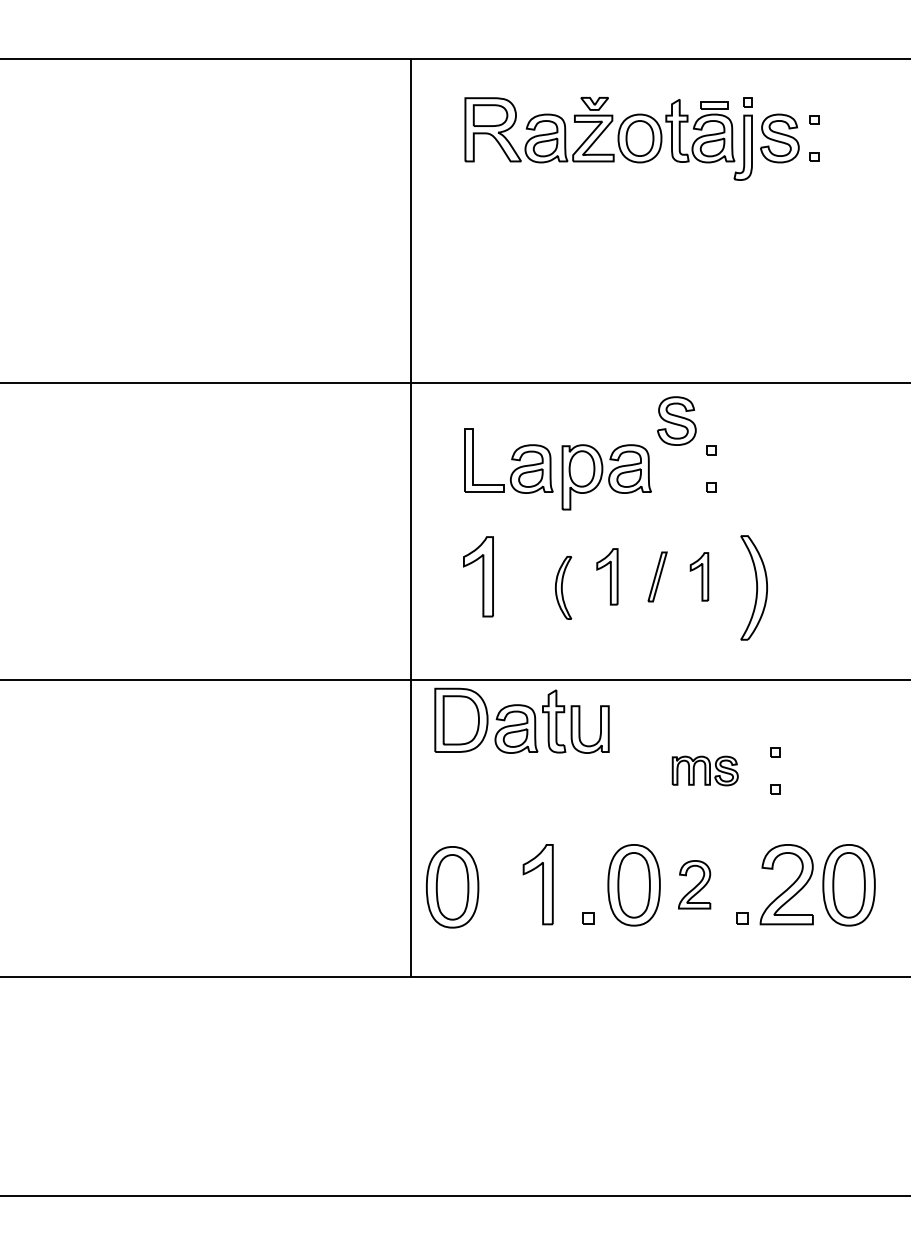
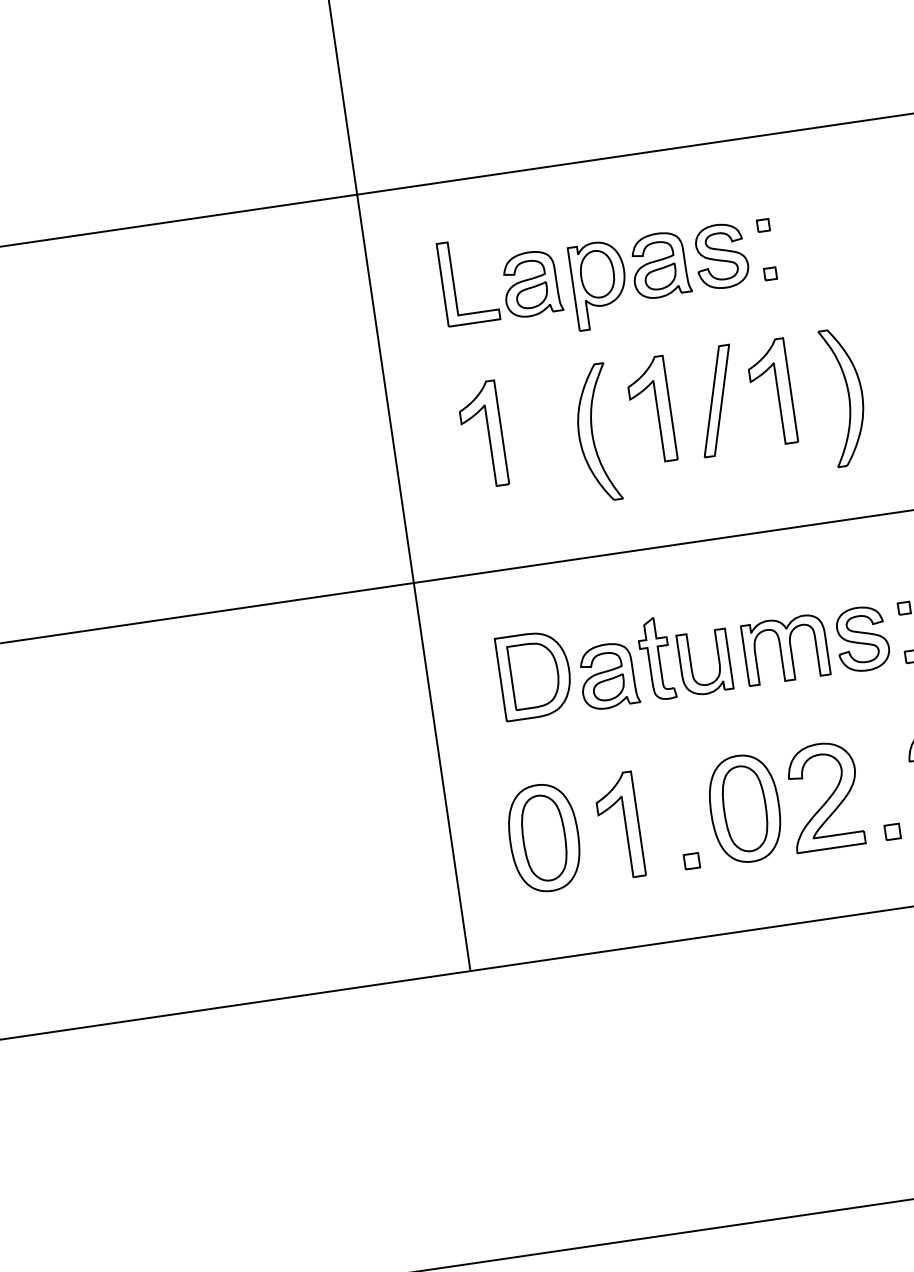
part: (676, 420) -> (720, 255), moved
part: (607, 576) -> (651, 410), size x1.43
part: (657, 576) -> (716, 400), size x1.67
part: (699, 576) -> (771, 392), size x1.67
part: (563, 587) -> (595, 432), size x1.67
part: (521, 720) -> (613, 663), moved
part: (705, 770) -> (816, 645), size x1.67
part: (694, 884) -> (823, 796), size x1.67
part: (452, 887) -> (544, 838), moved

